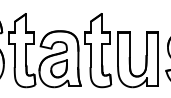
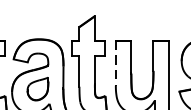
line: (118, 49) -> (116, 63), solid -> dashed

